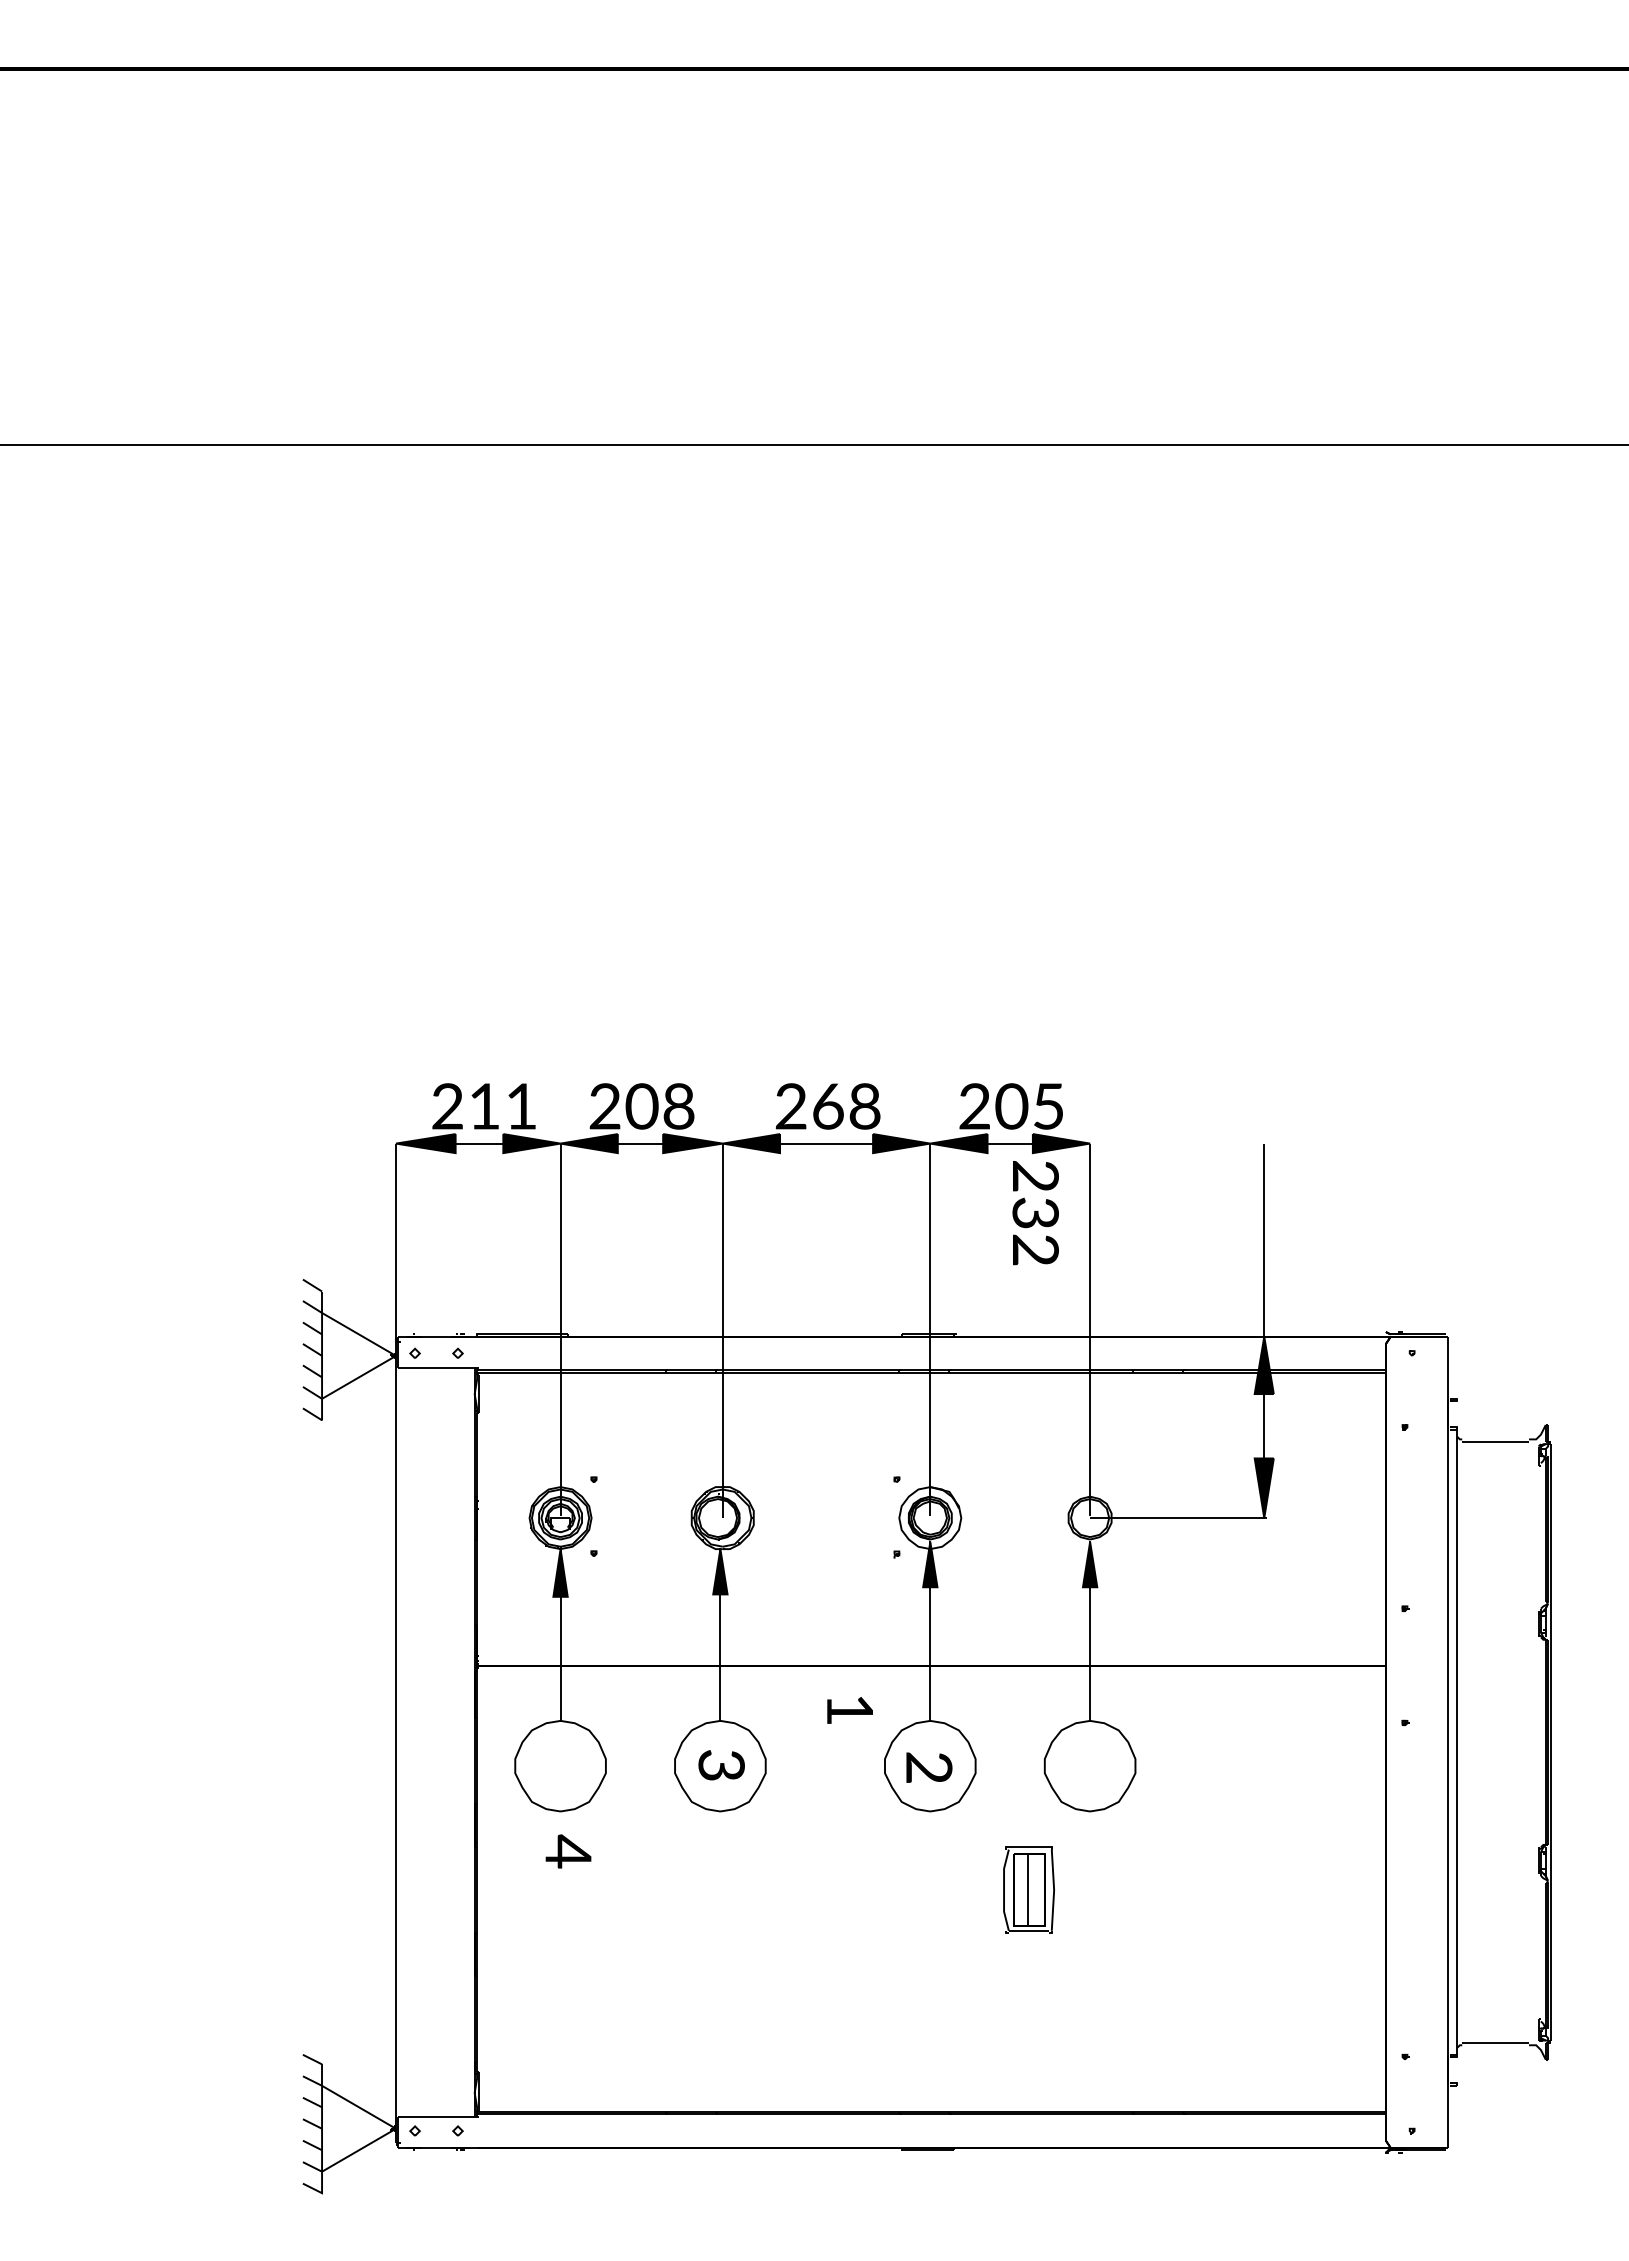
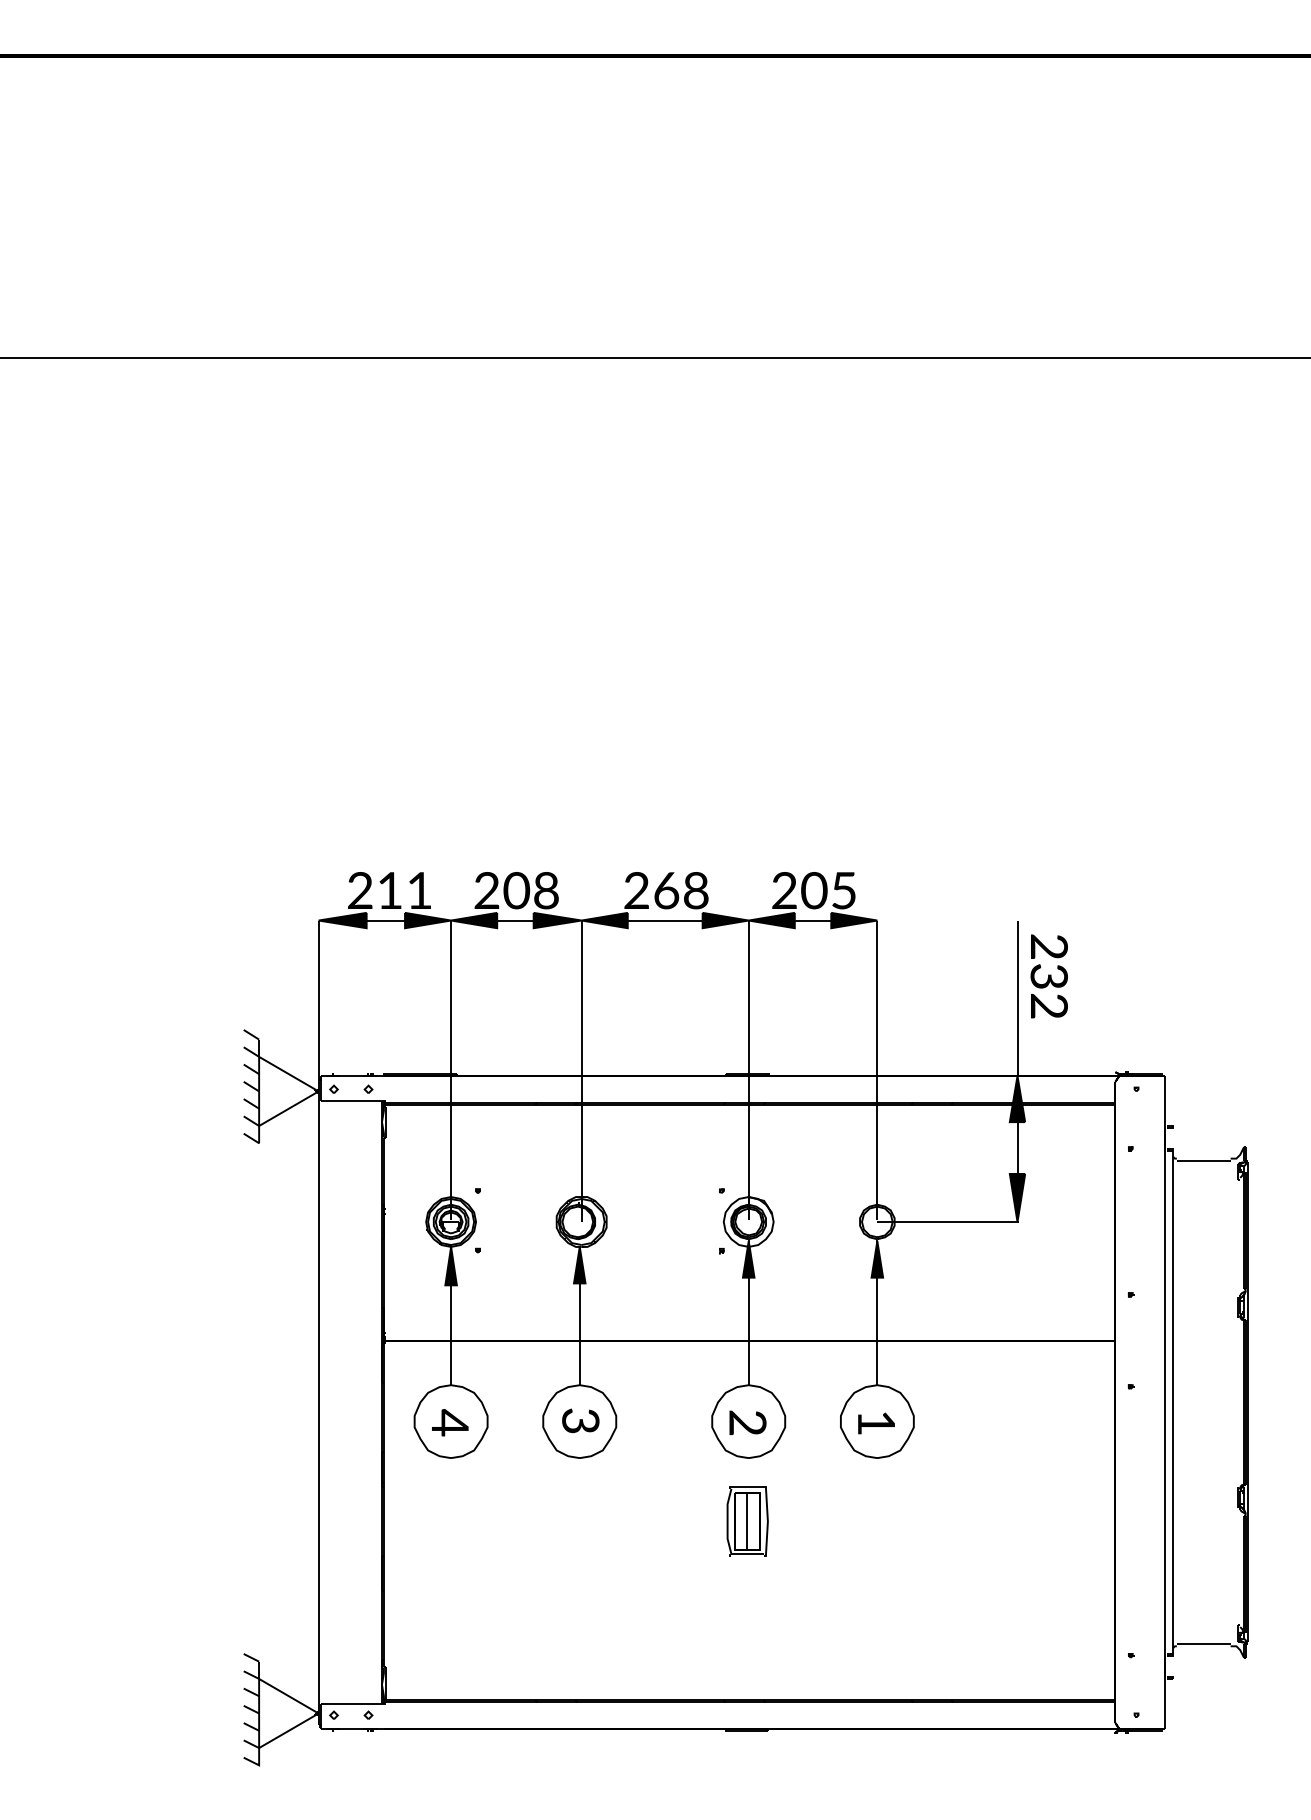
text: (1035, 1213) -> (1049, 976), moved
text: (849, 1710) -> (876, 1423), moved
text: (568, 1851) -> (450, 1422), moved
part: (1028, 1889) -> (747, 1520), moved

